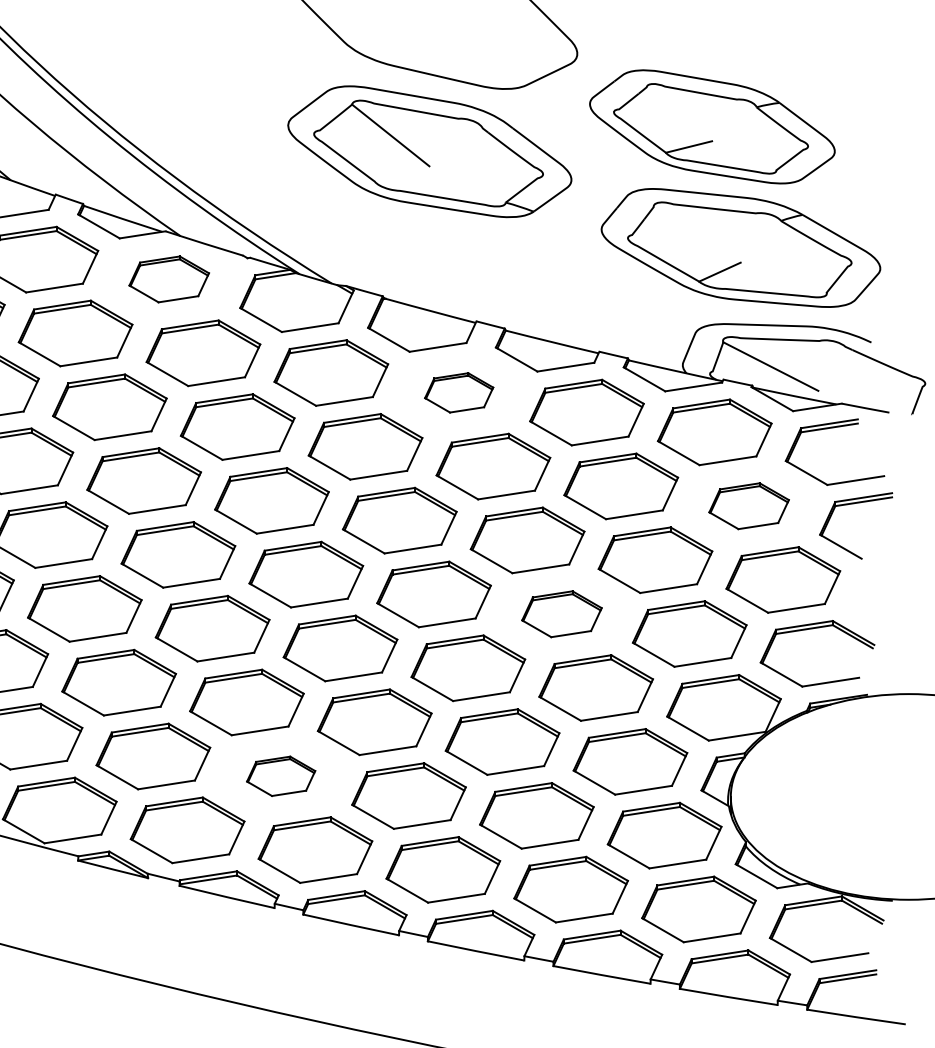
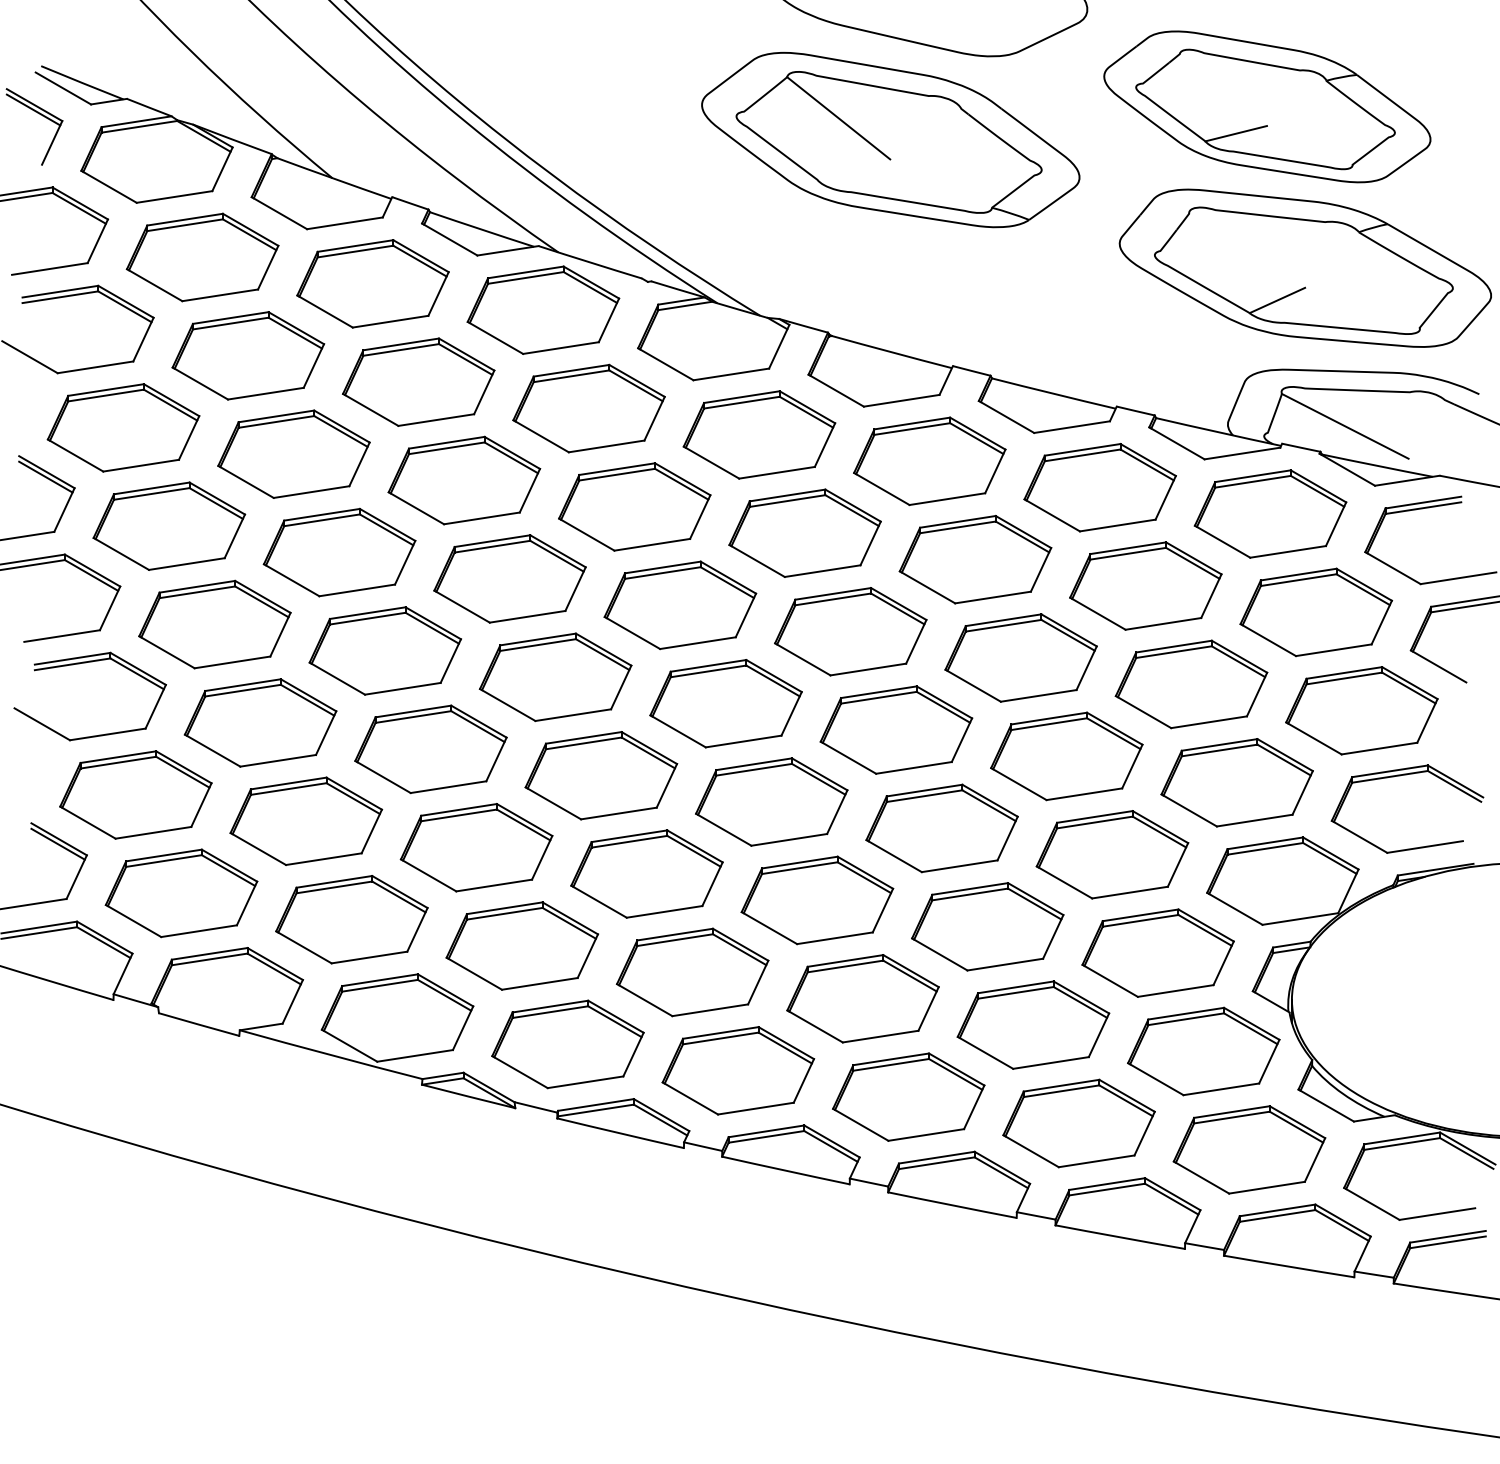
part: (169, 278) -> (543, 309), size x1.43
part: (458, 392) -> (929, 461), size x1.67
part: (749, 506) -> (1316, 612), size x1.43
part: (561, 614) -> (1066, 756), size x1.43
part: (281, 776) -> (692, 972), size x1.67

